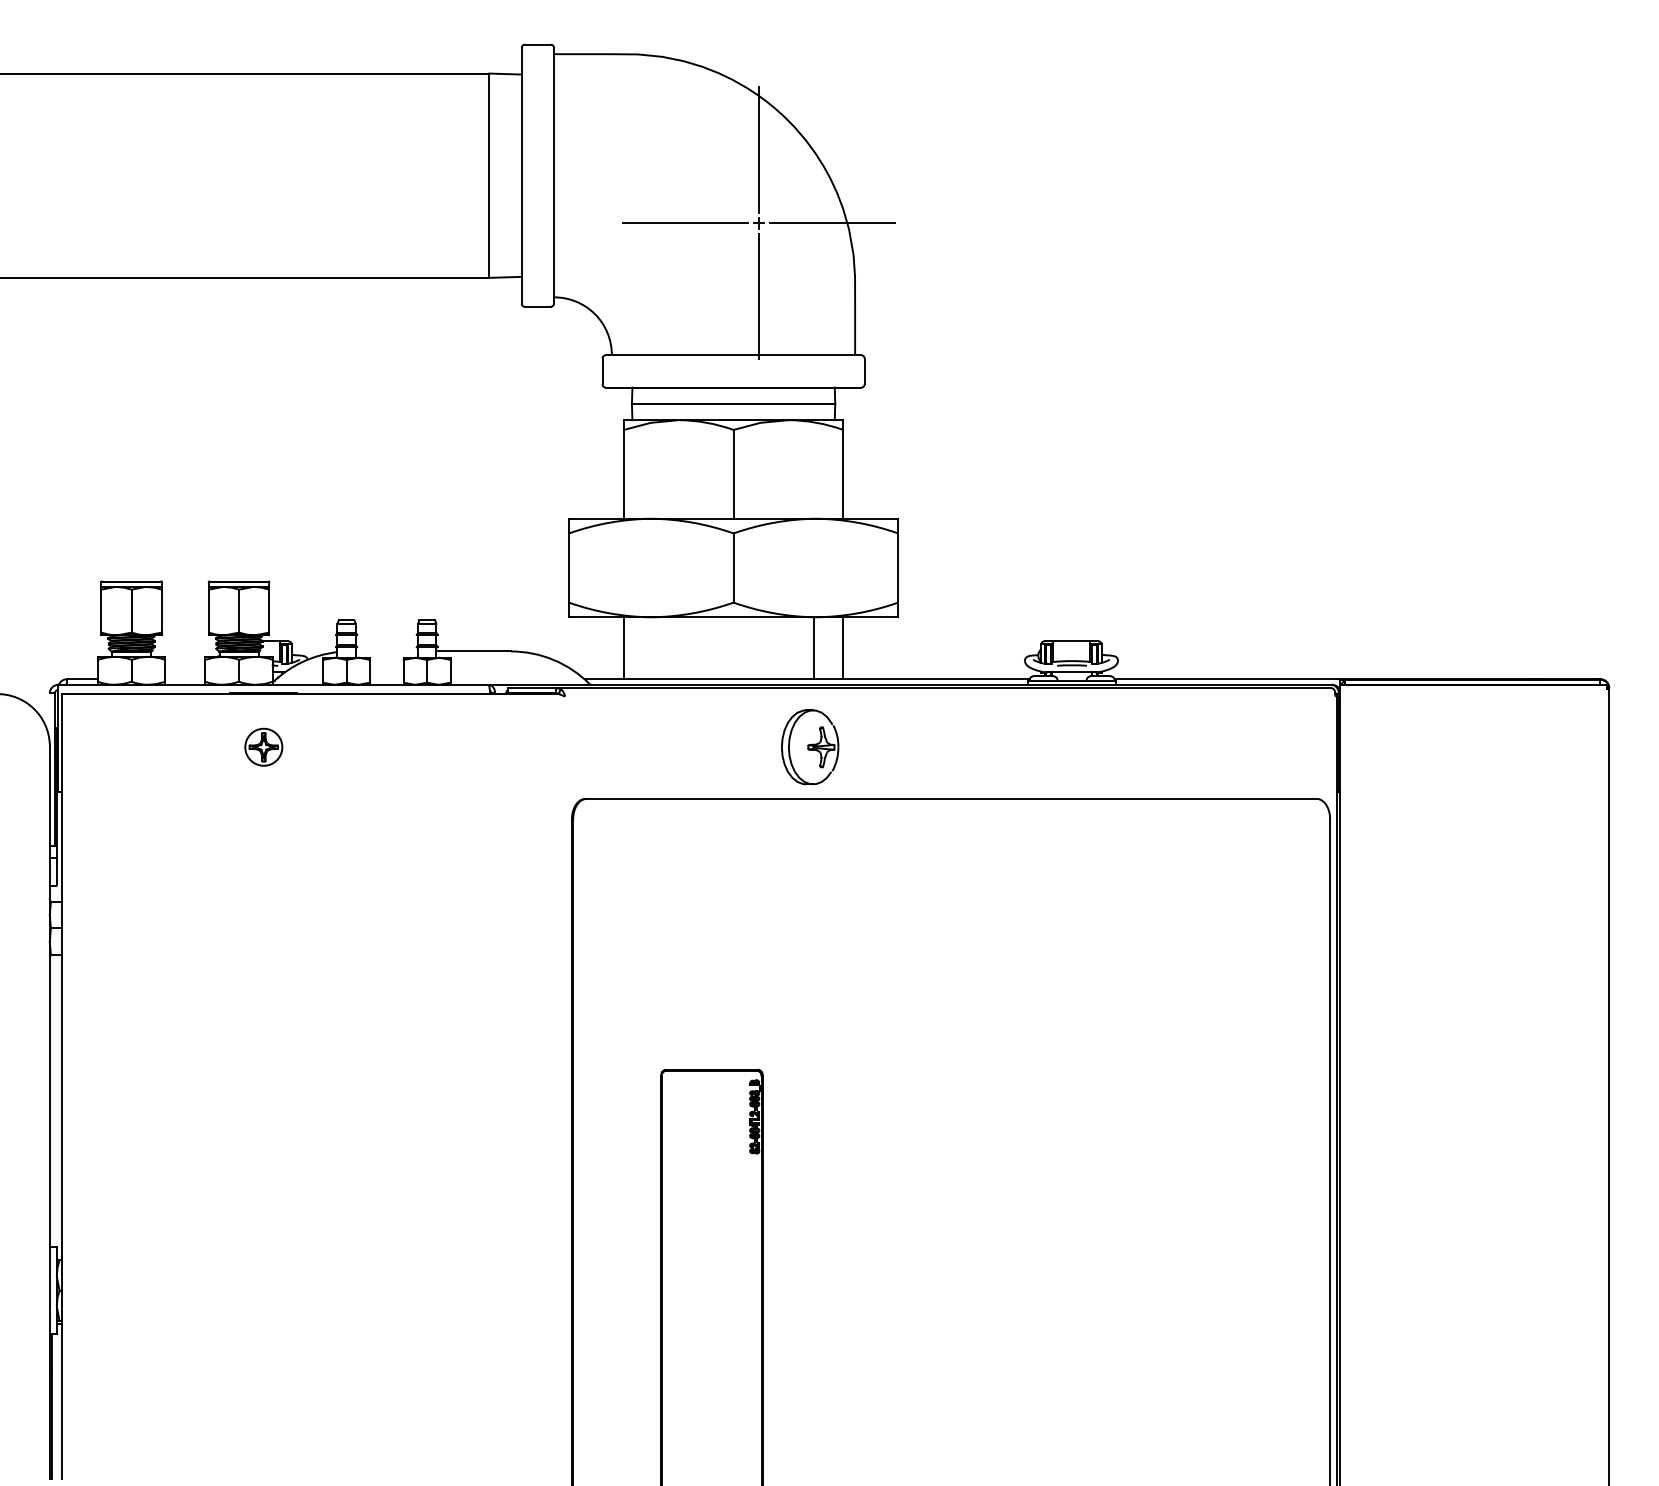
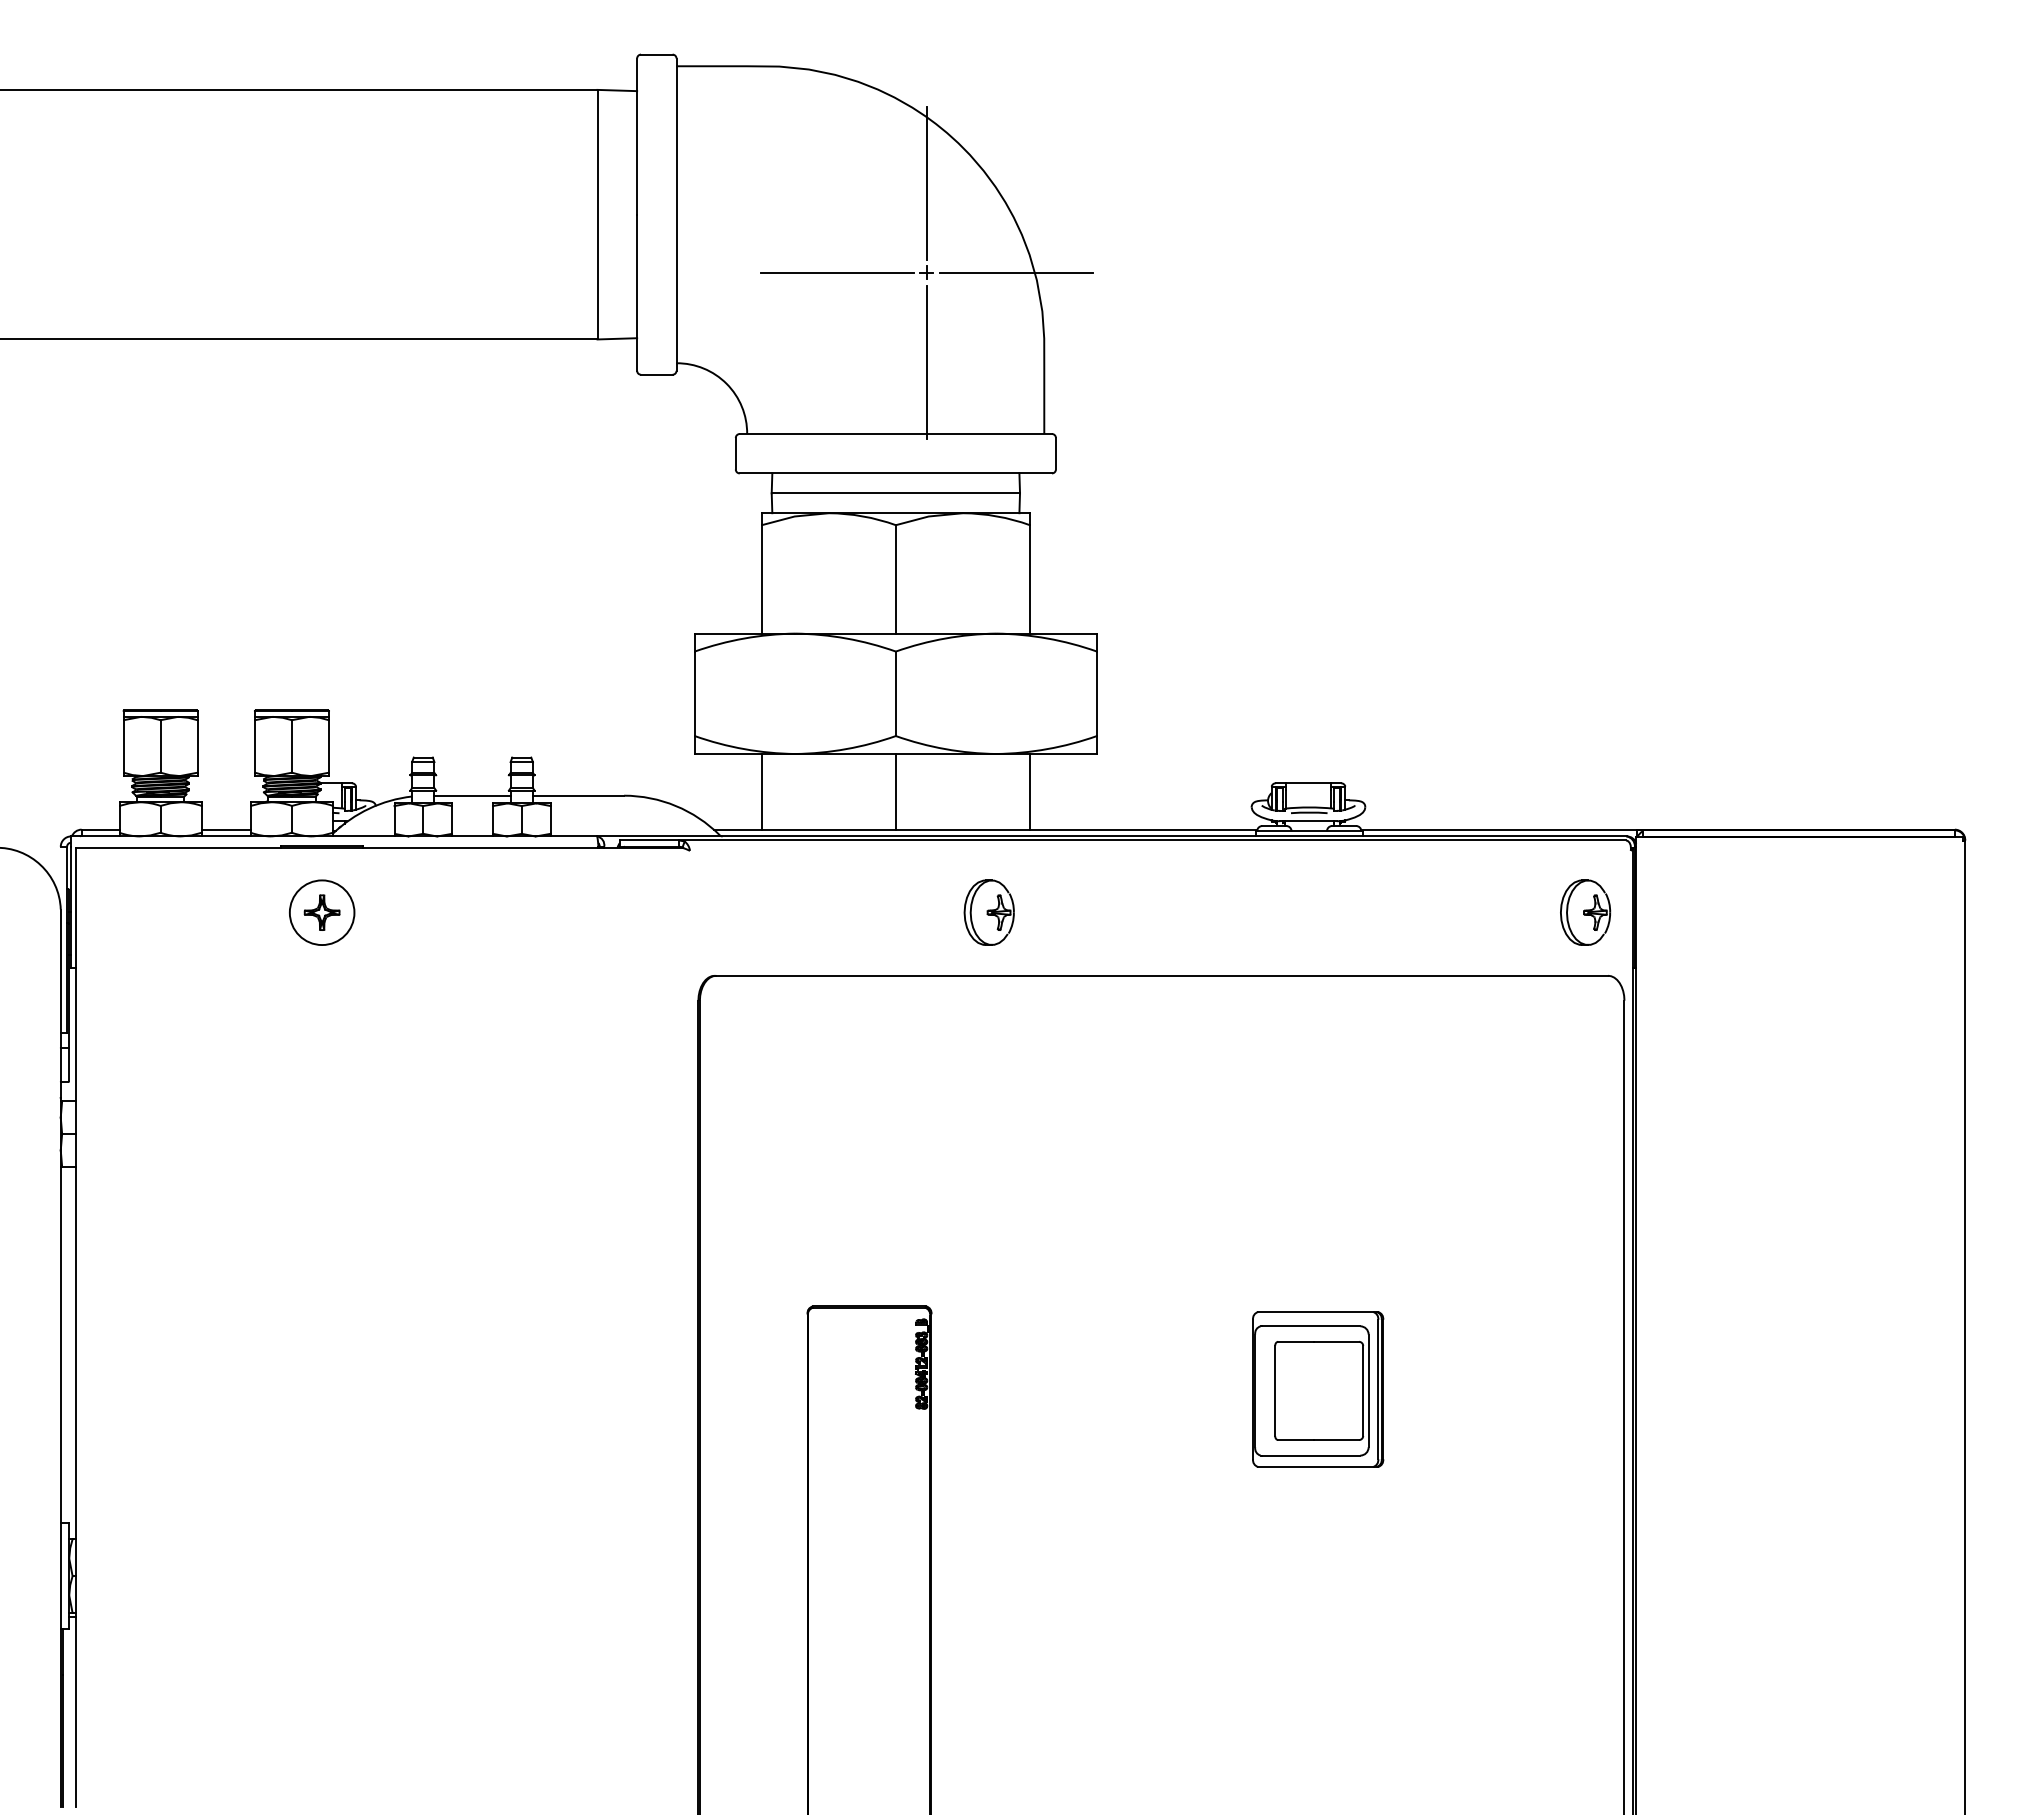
line: (813, 648) -> (895, 791), moved
line: (386, 651) -> (472, 795), added
line: (184, 679) -> (225, 829), added
circle: (263, 747) -> (321, 912), size x1.43
part: (809, 747) -> (988, 912), size x0.71
part: (1298, 747) -> (1585, 912), added
part: (1079, 1137) -> (1318, 1389), added

